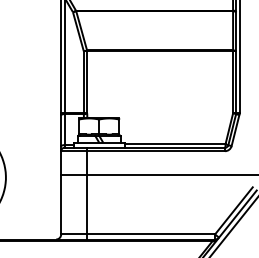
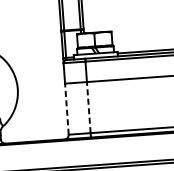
line: (61, 204) -> (67, 108), solid -> dashed
line: (86, 204) -> (88, 107), solid -> dashed

